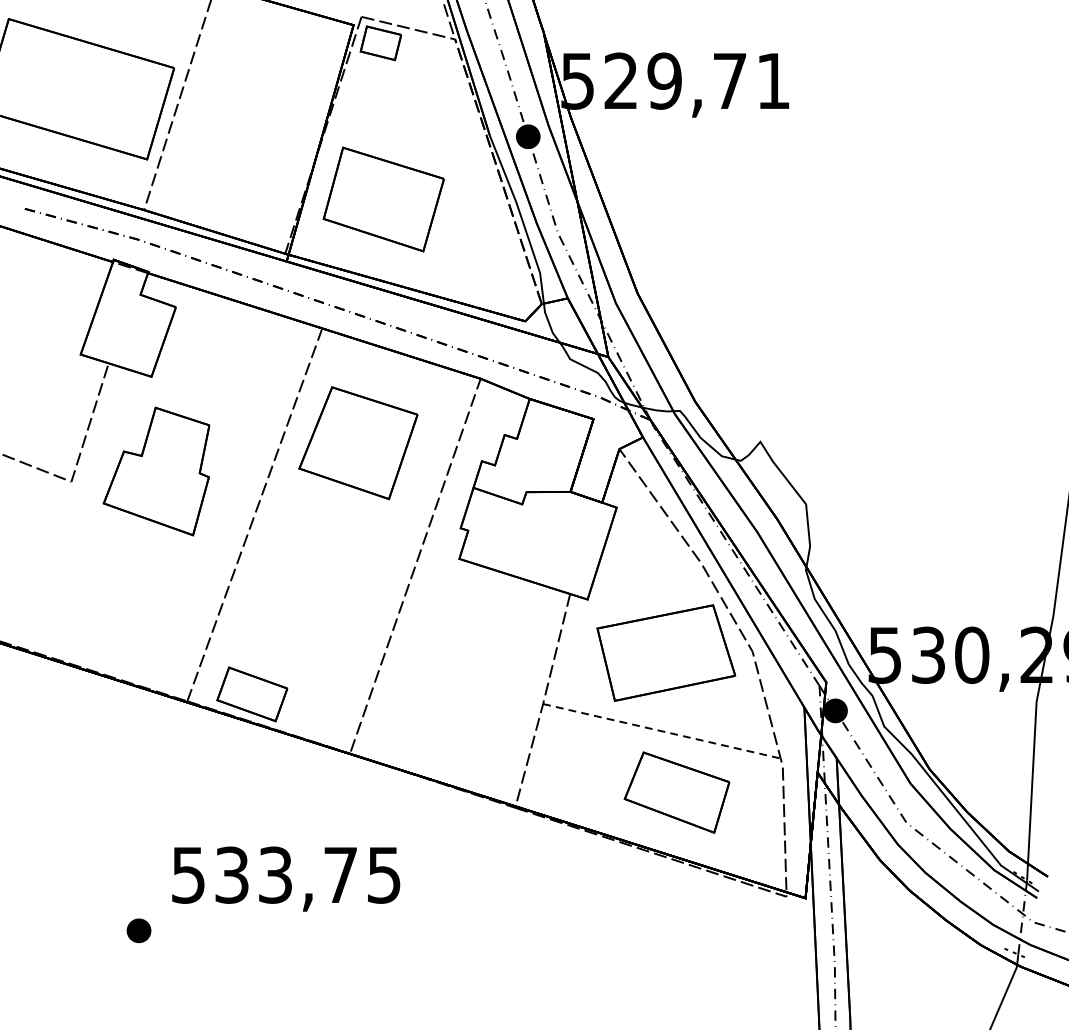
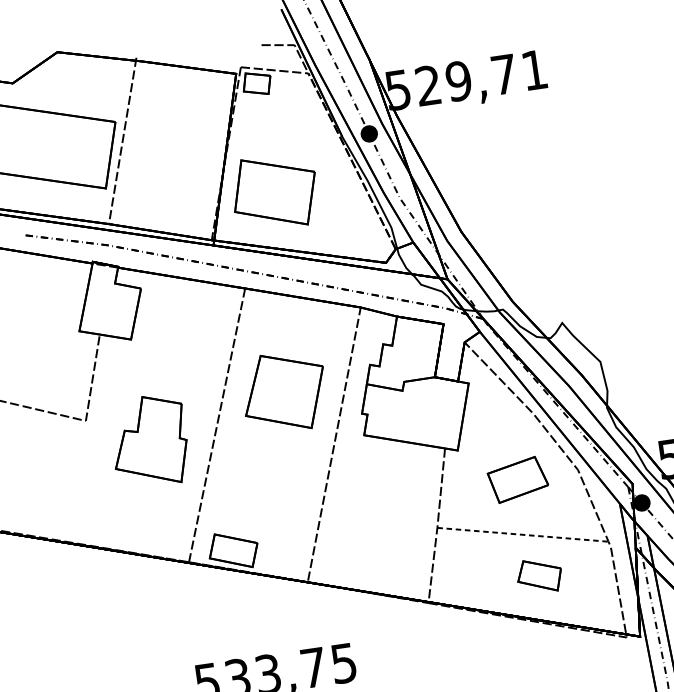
part: (358, 443) -> (284, 392), moved
part: (156, 471) -> (149, 441), moved
part: (666, 652) -> (518, 479), size x0.6
part: (676, 792) -> (539, 576), size x0.6

